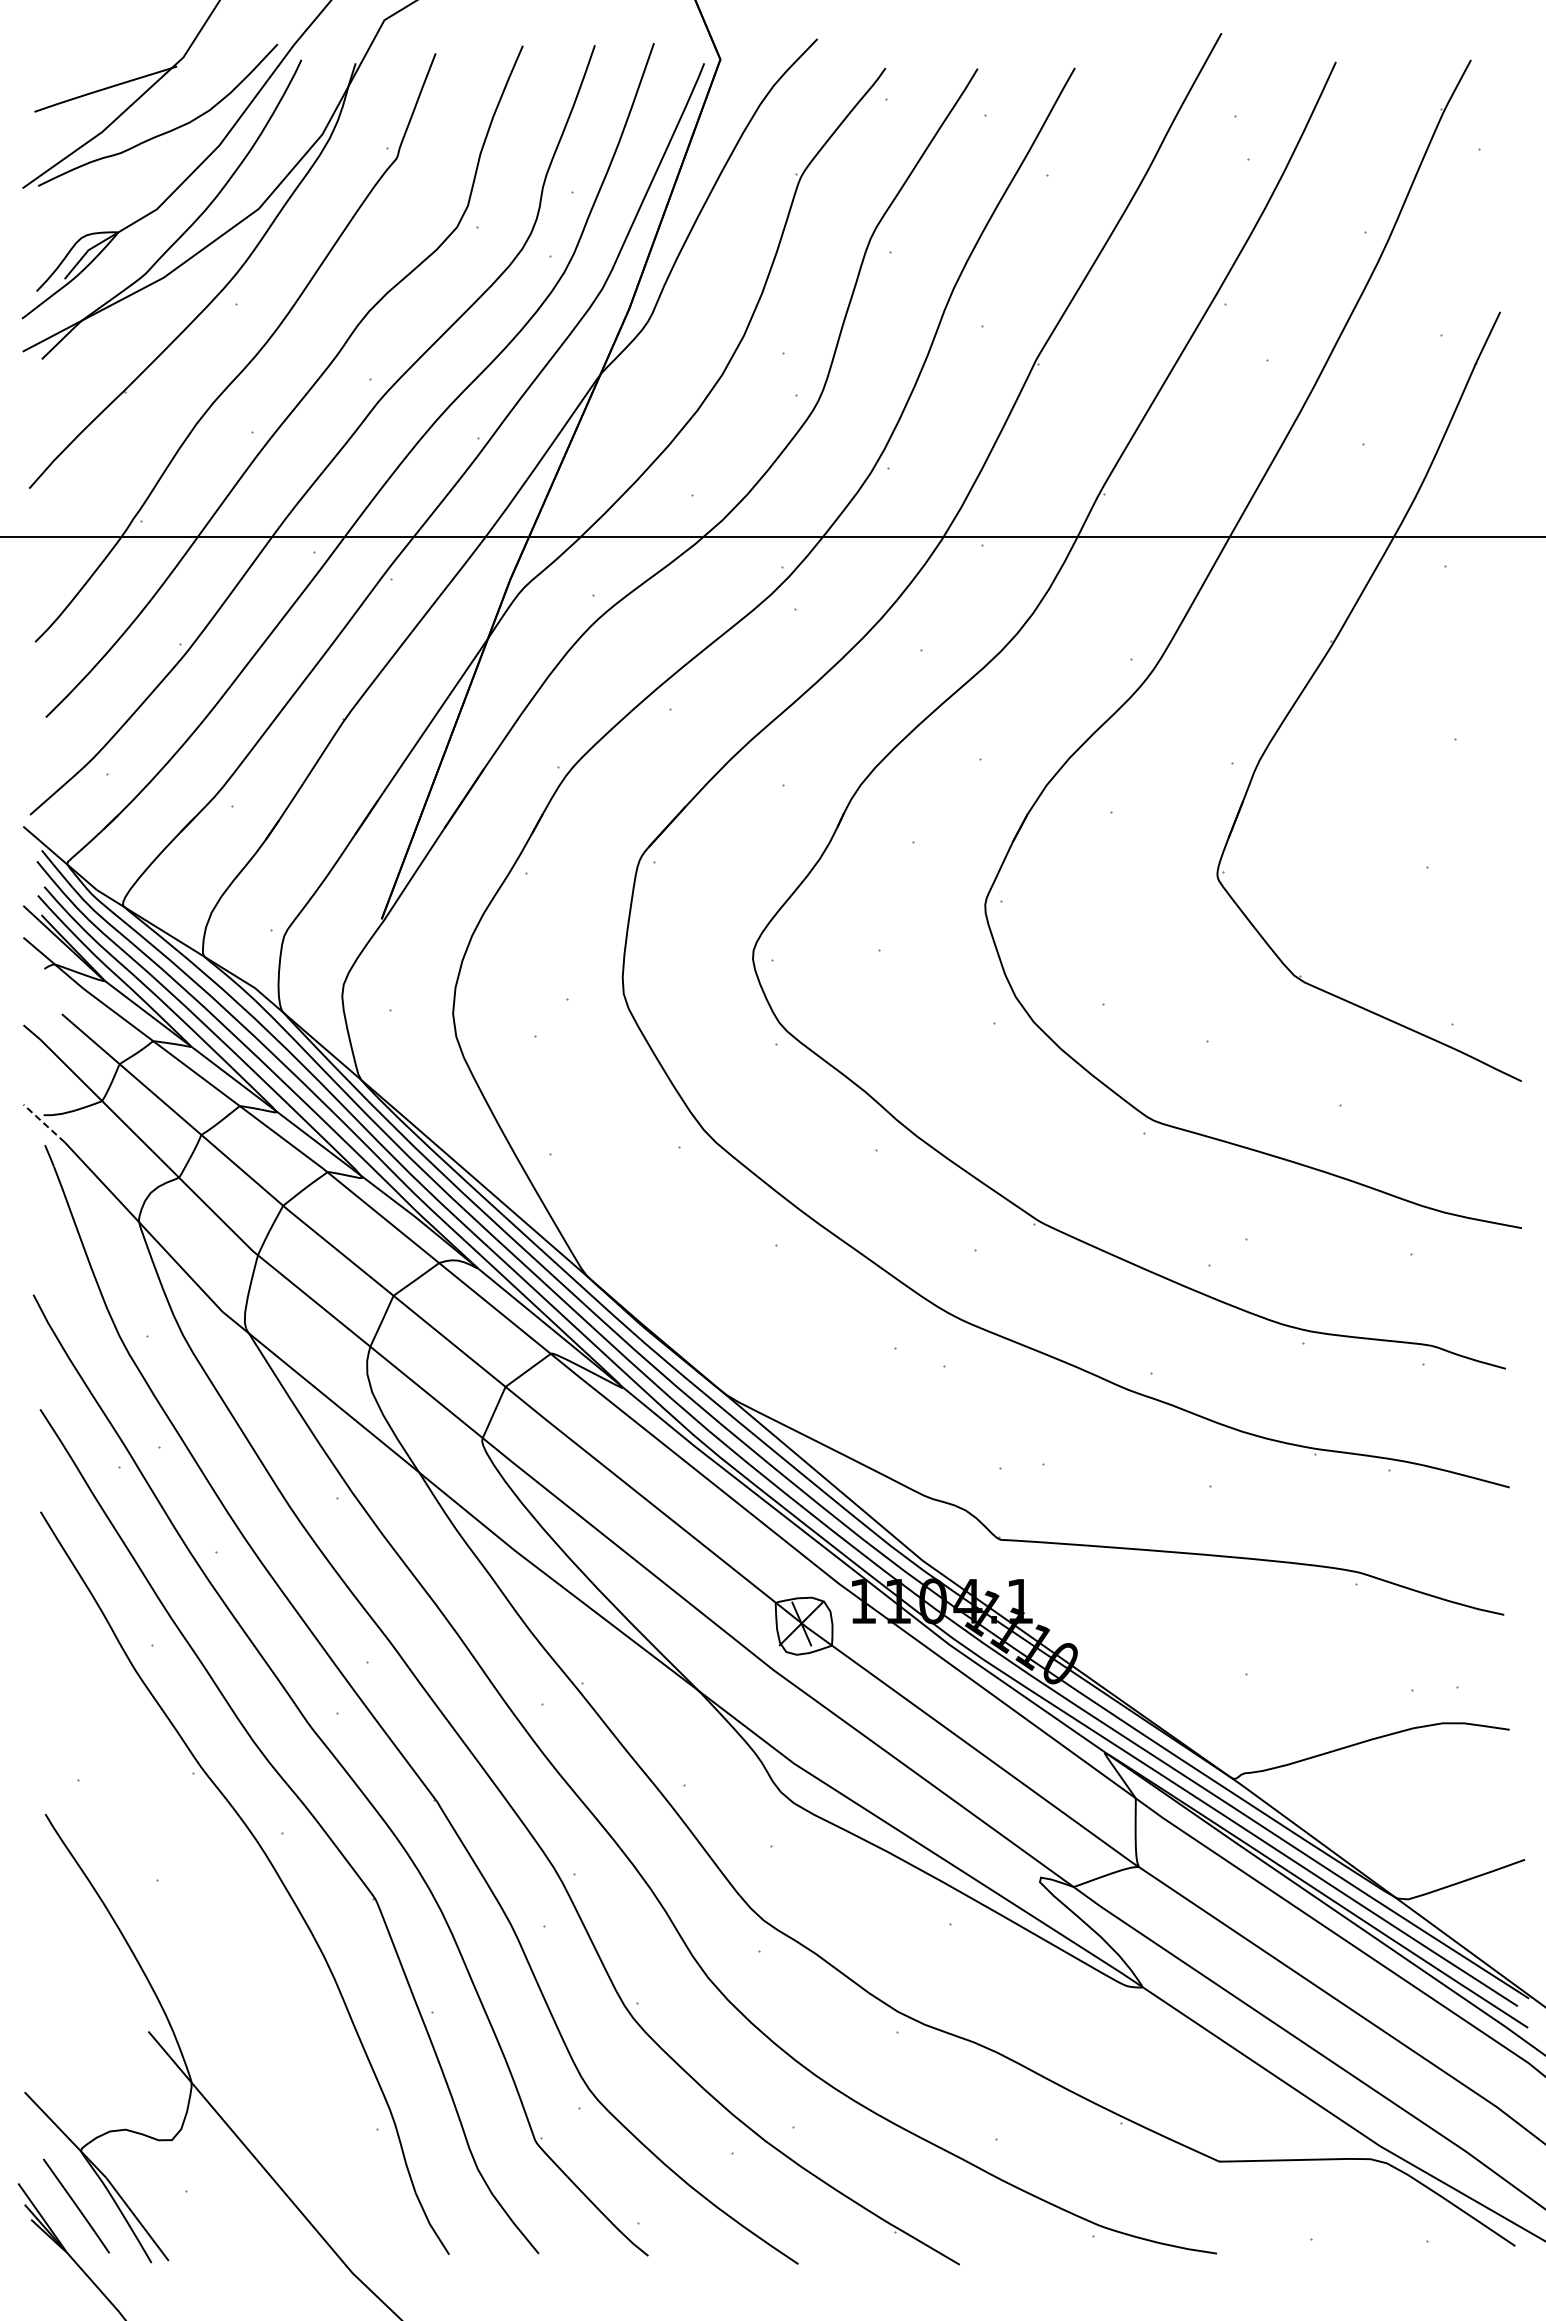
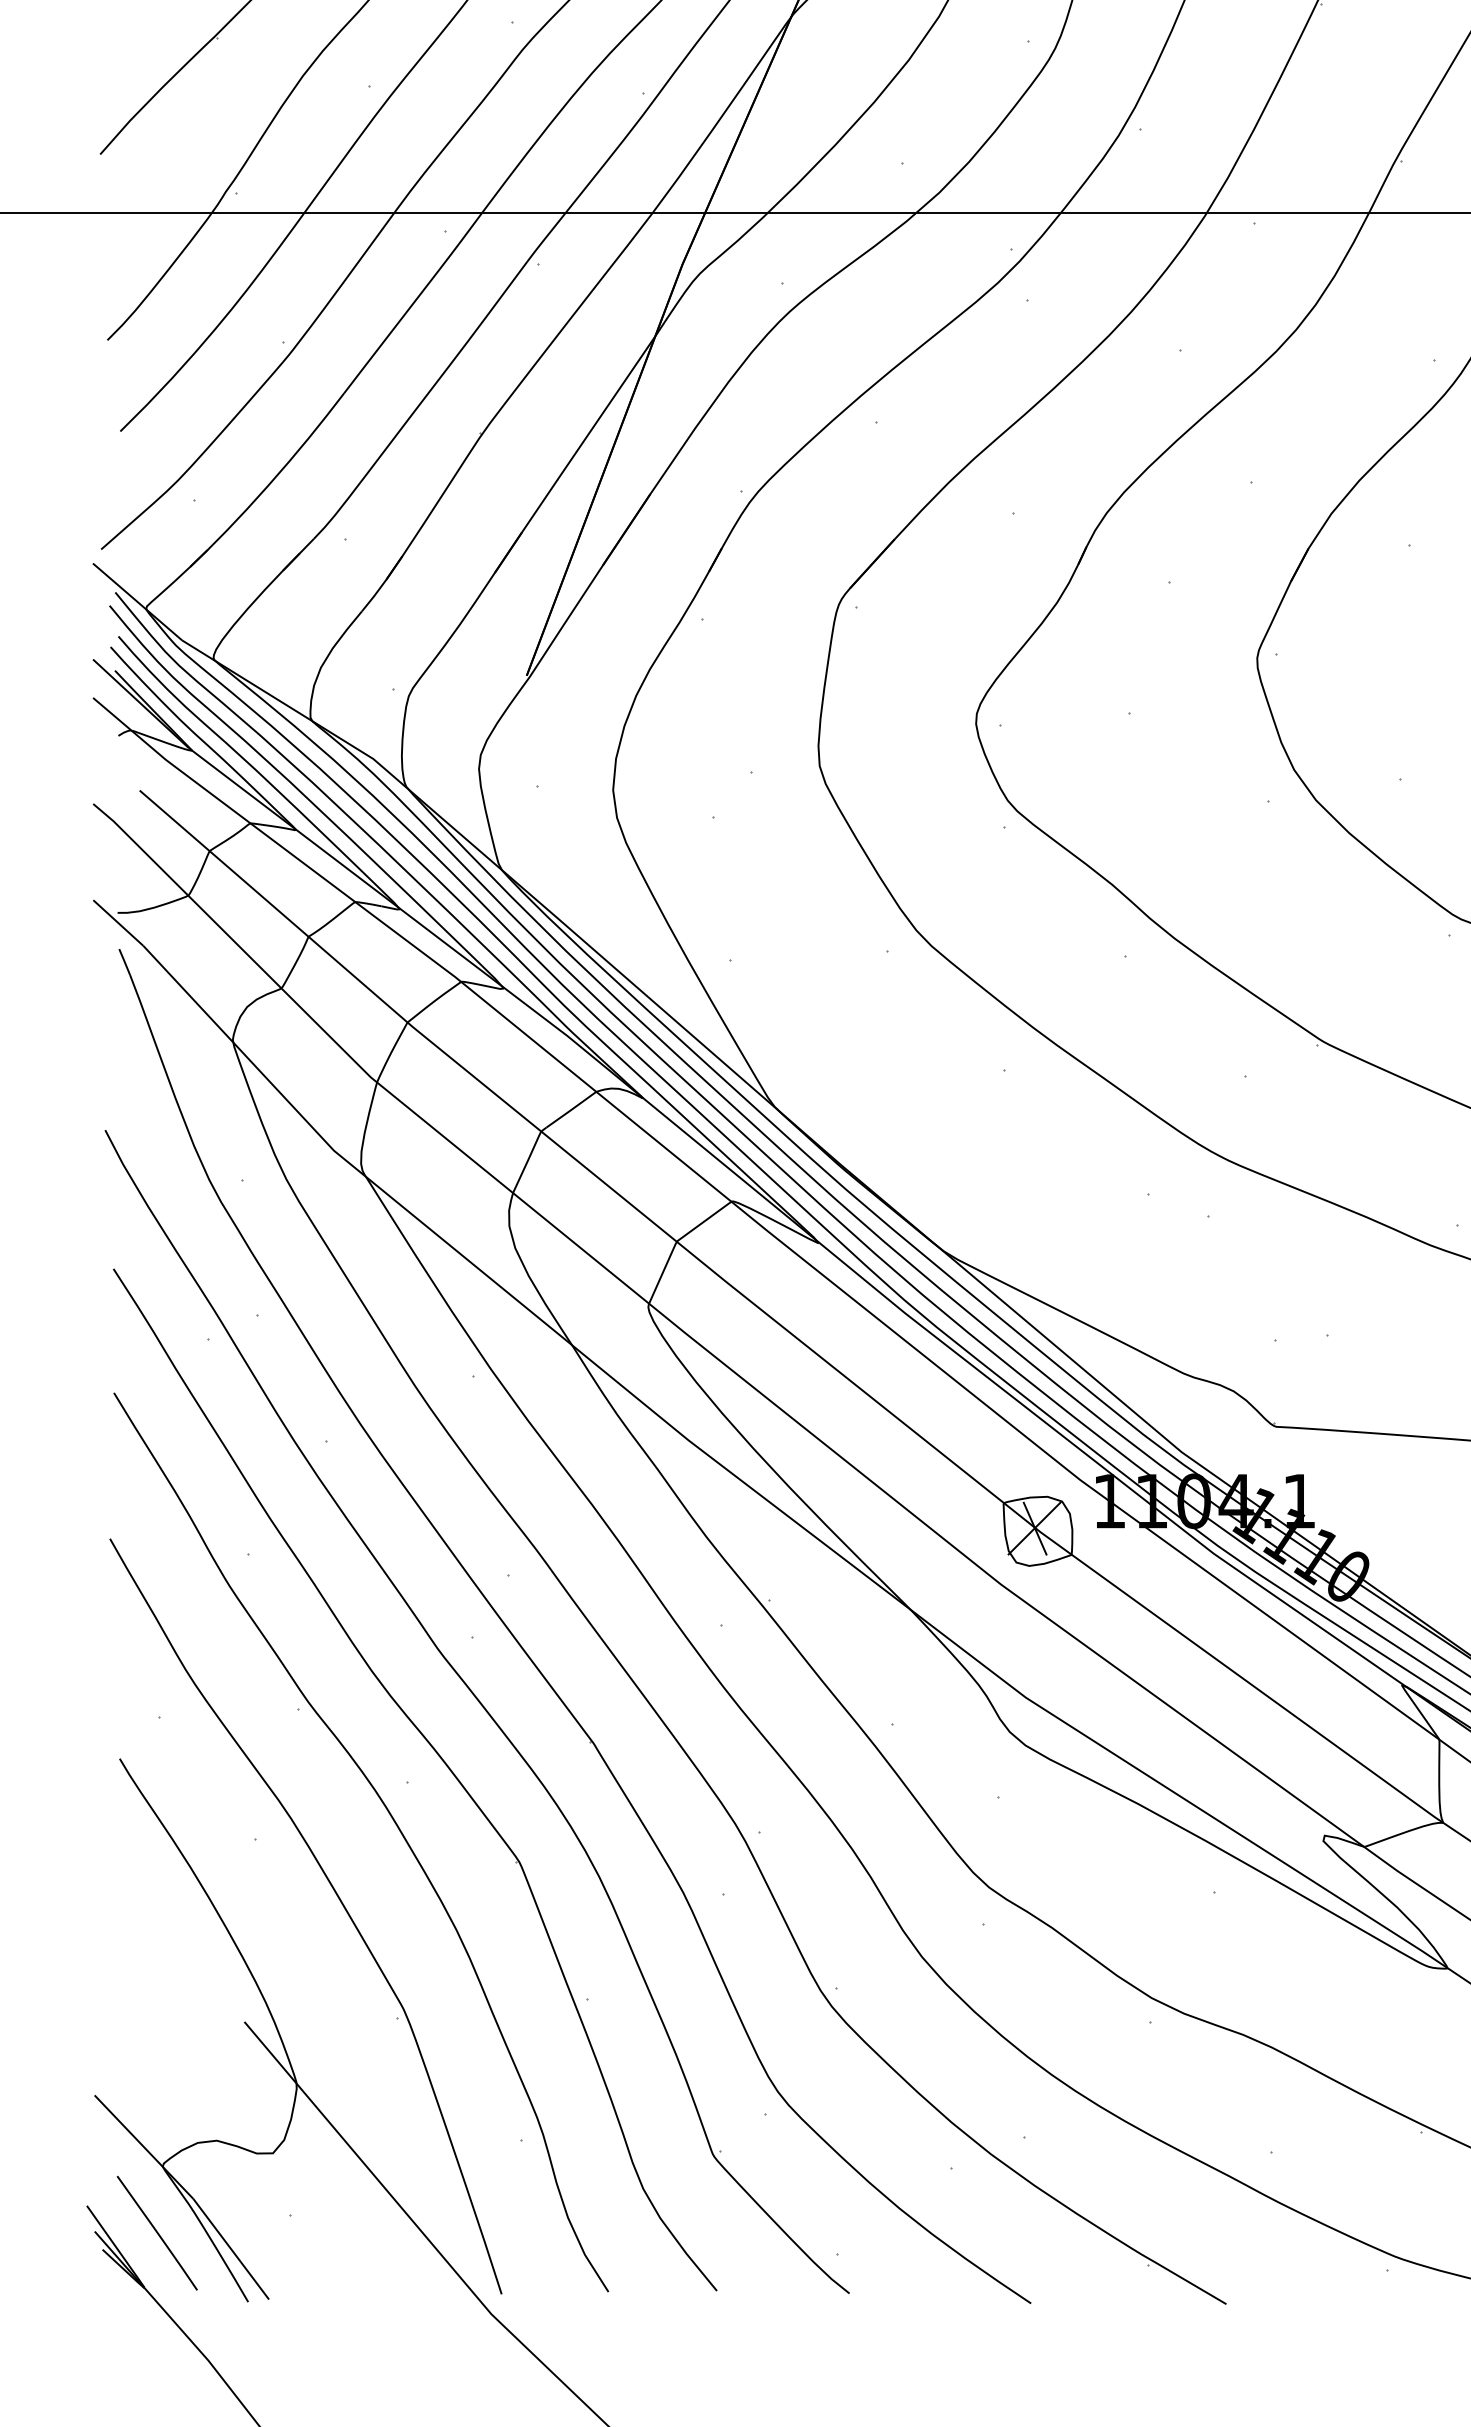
line: (44, 1123) -> (118, 922), dashed -> solid
part: (226, 1931) -> (338, 1900), added

